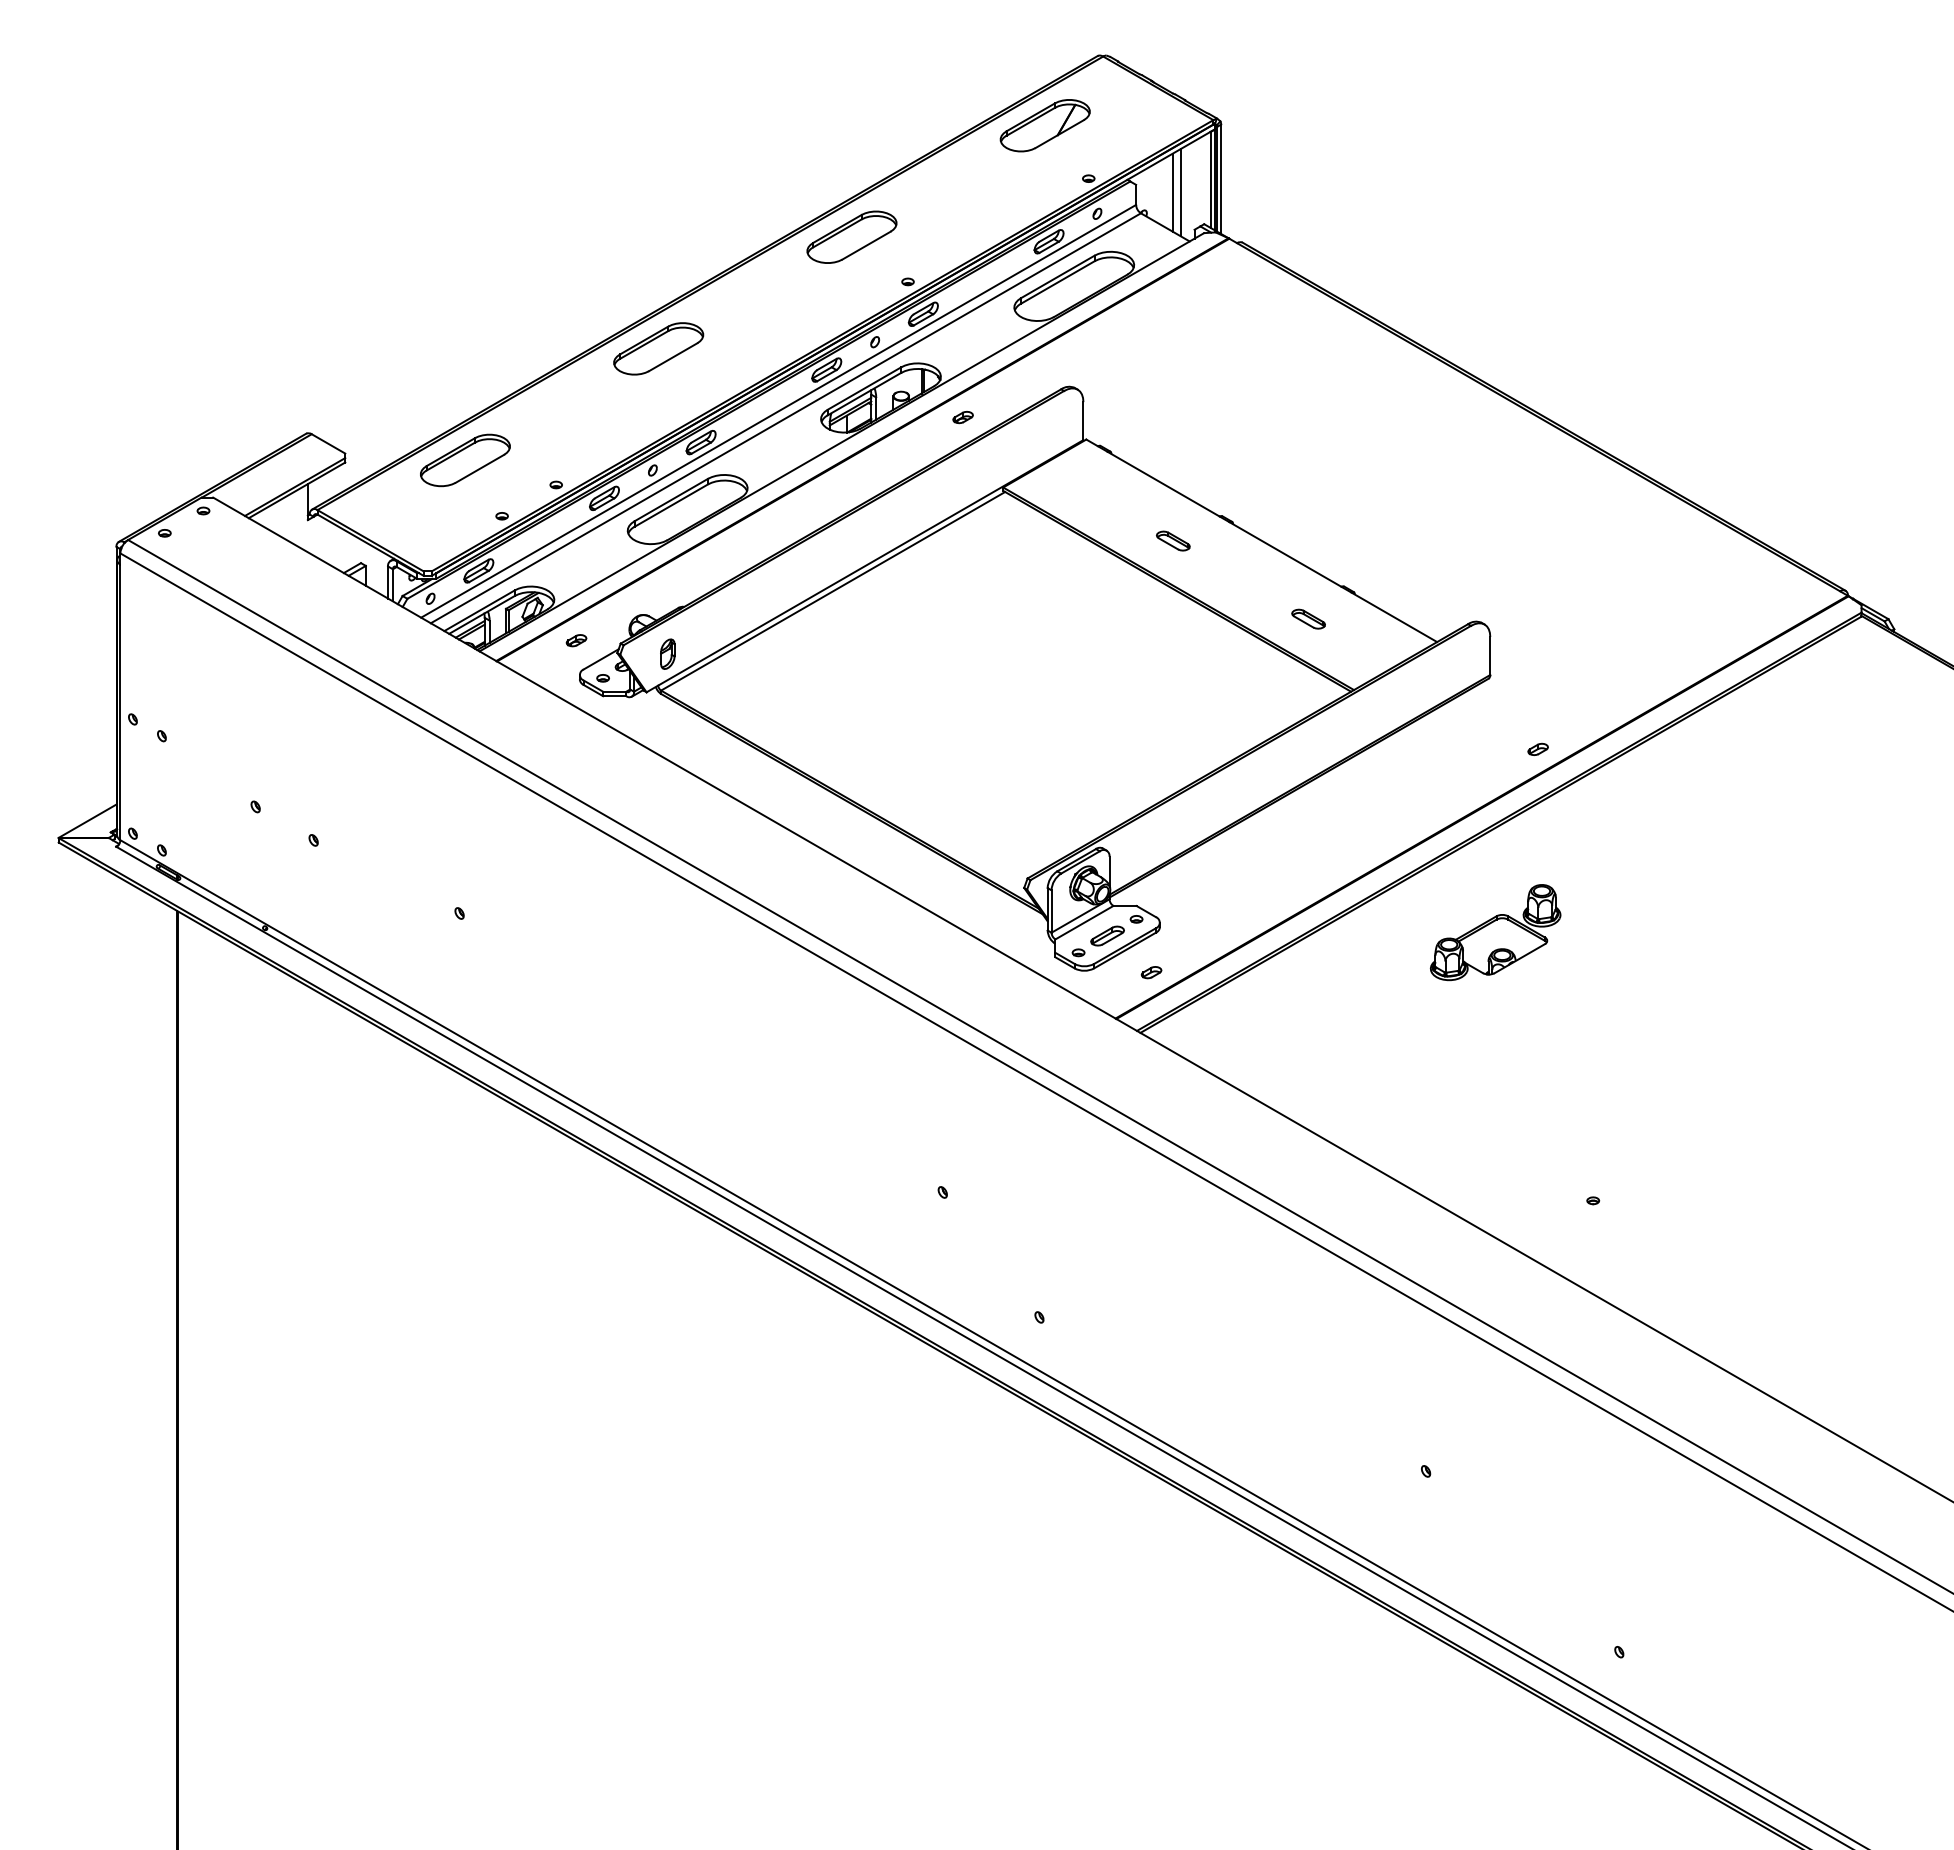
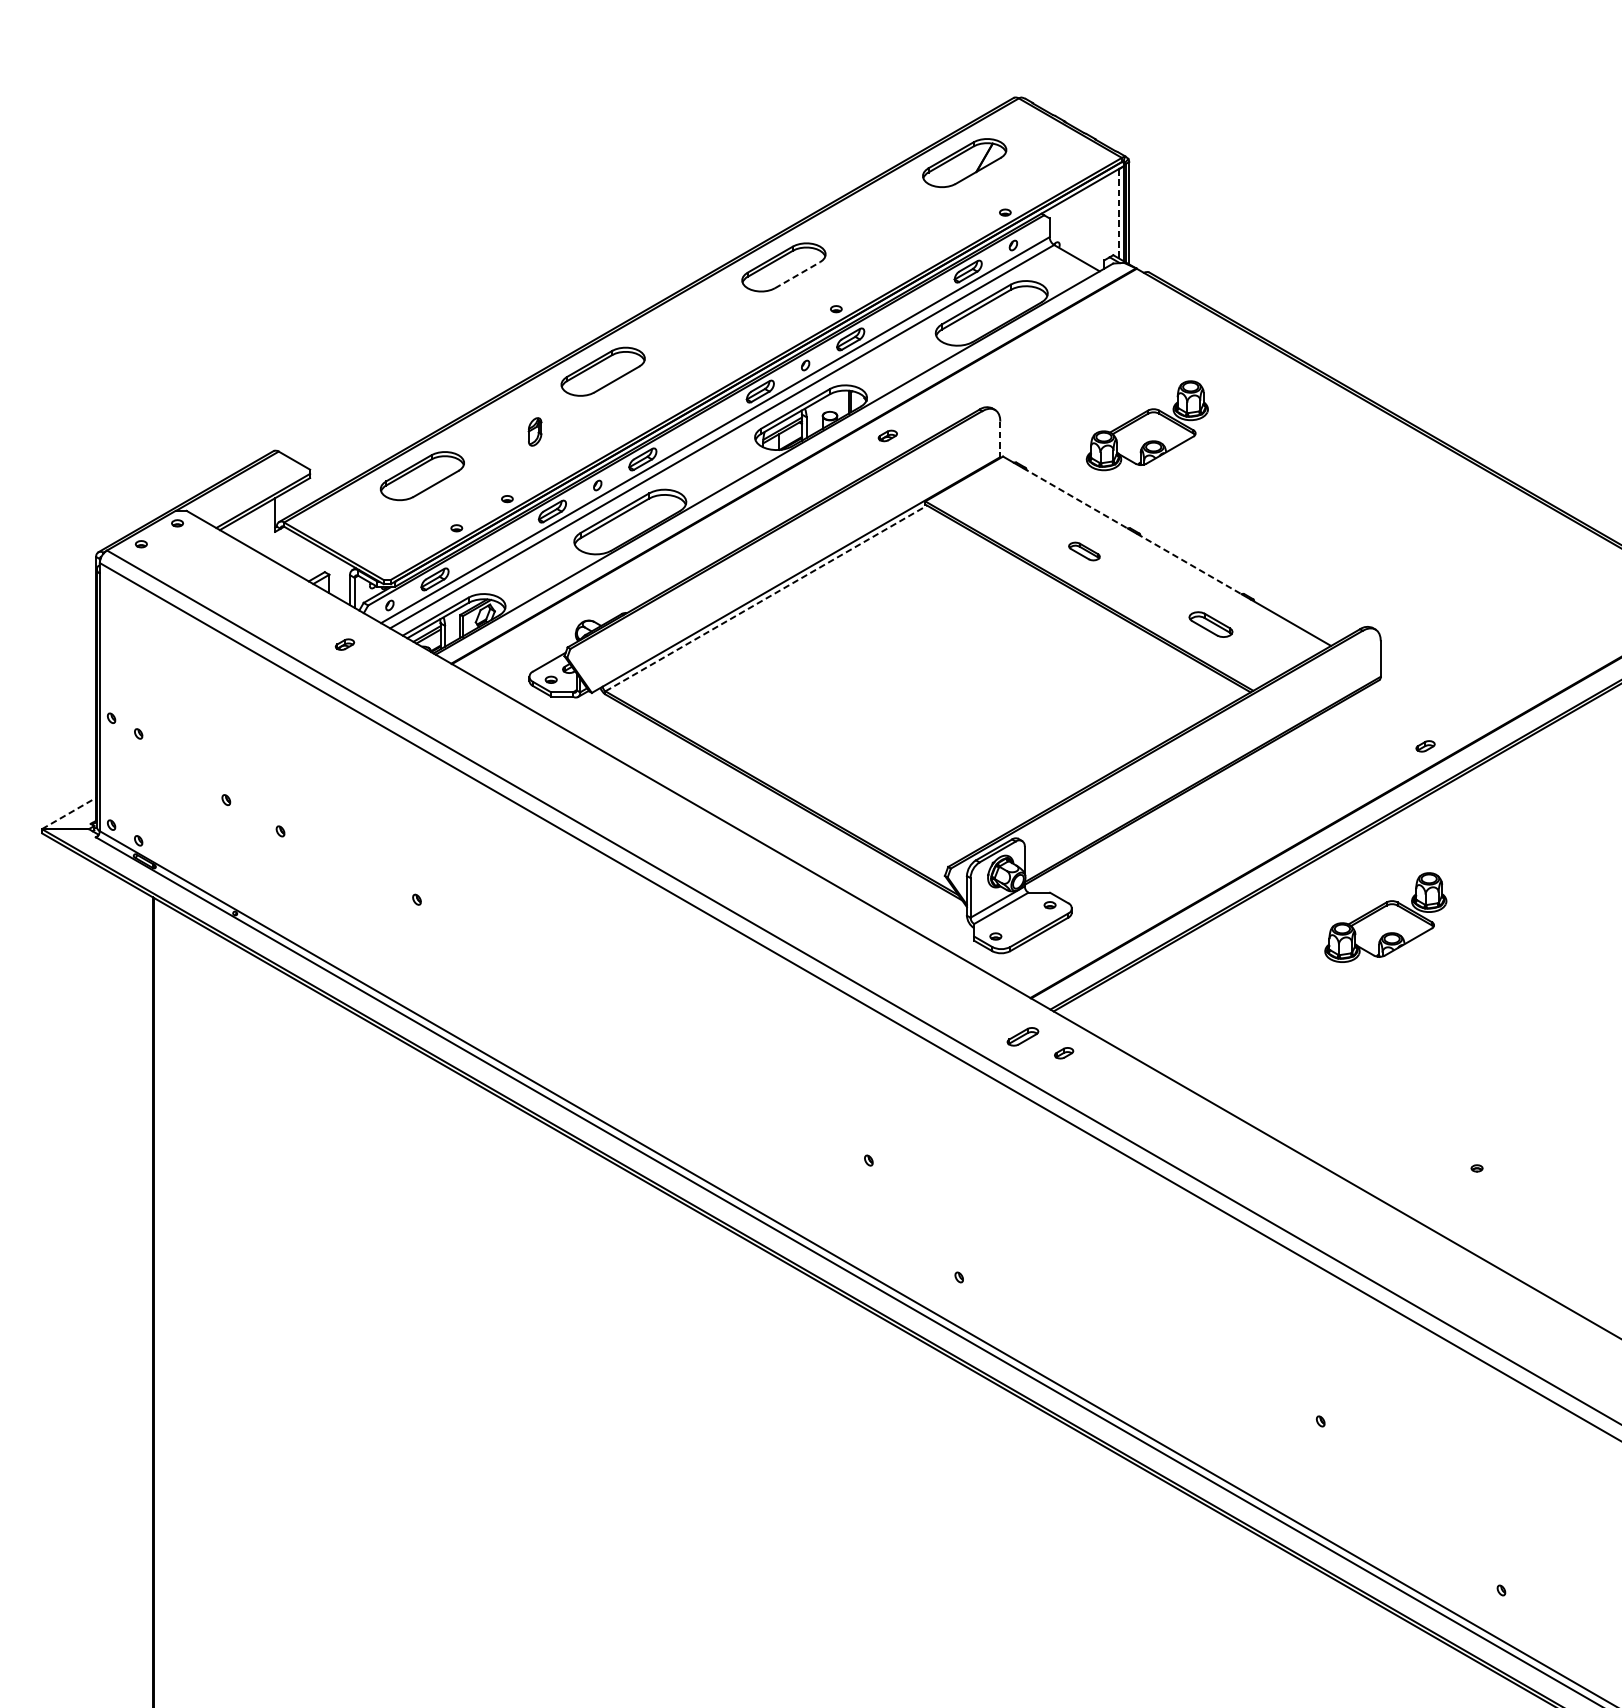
line: (1210, 179) -> (1119, 213), solid -> dashed
line: (1172, 192) -> (1083, 225), removed
line: (1180, 192) -> (1091, 225), removed
line: (866, 245) -> (797, 275), solid -> dashed
part: (1240, 406) -> (1147, 425), added
line: (1083, 421) -> (1000, 439), solid -> dashed
line: (1163, 484) -> (1075, 498), solid -> dashed
line: (1285, 554) -> (1189, 564), solid -> dashed
line: (833, 591) -> (766, 598), solid -> dashed
part: (1308, 618) -> (1210, 623), size x1.4
part: (576, 640) -> (344, 644), moved
part: (667, 653) -> (534, 431), moved
line: (88, 820) -> (70, 812), solid -> dashed
part: (1107, 935) -> (1022, 1036), moved
part: (1151, 972) -> (1064, 1053), moved

